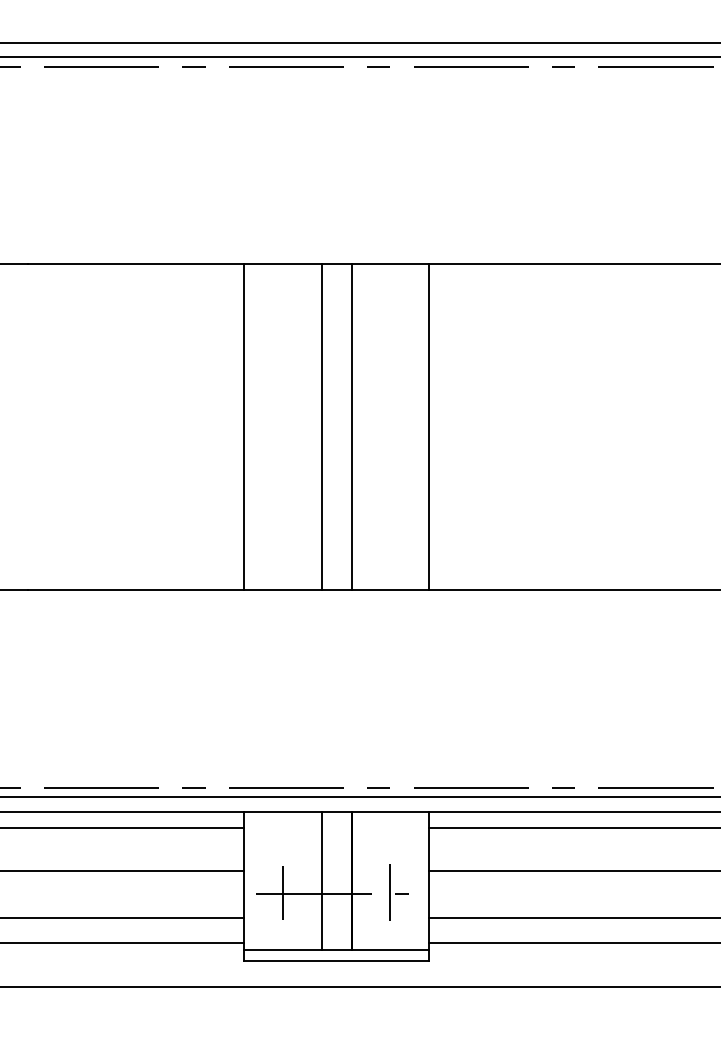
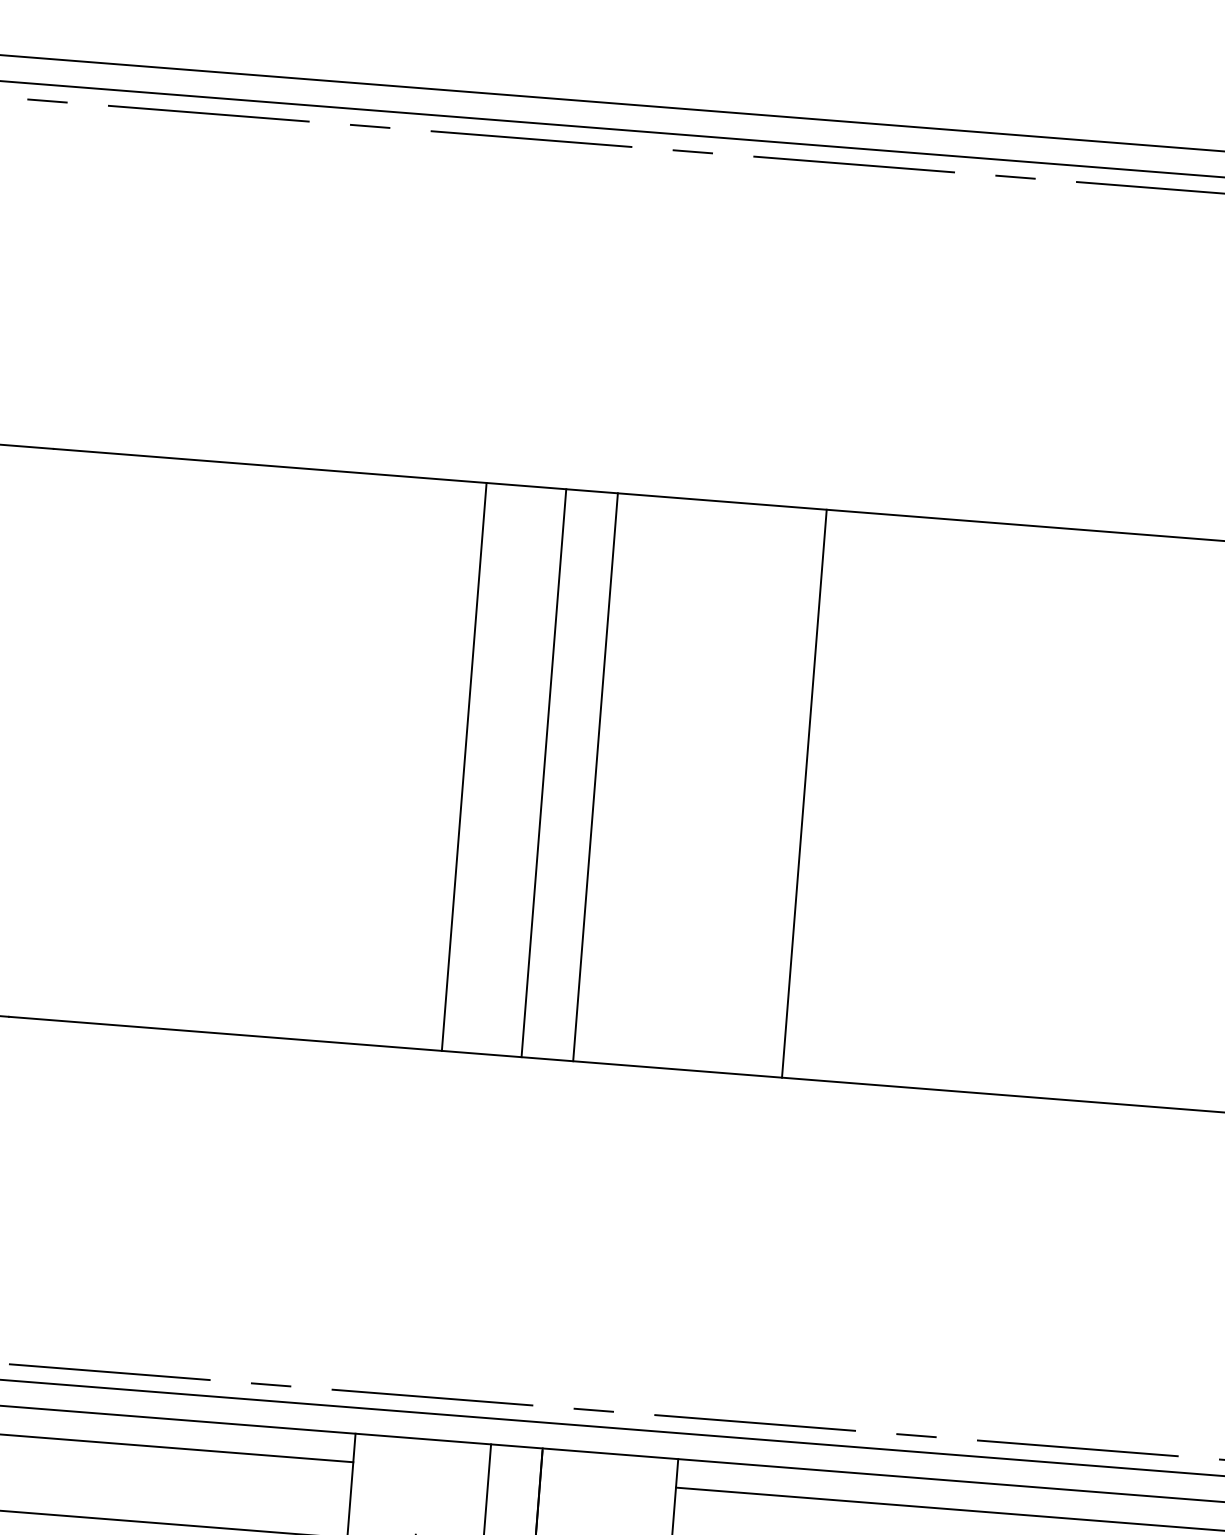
line: (244, 426) -> (464, 765), moved
line: (429, 426) -> (805, 792), moved

